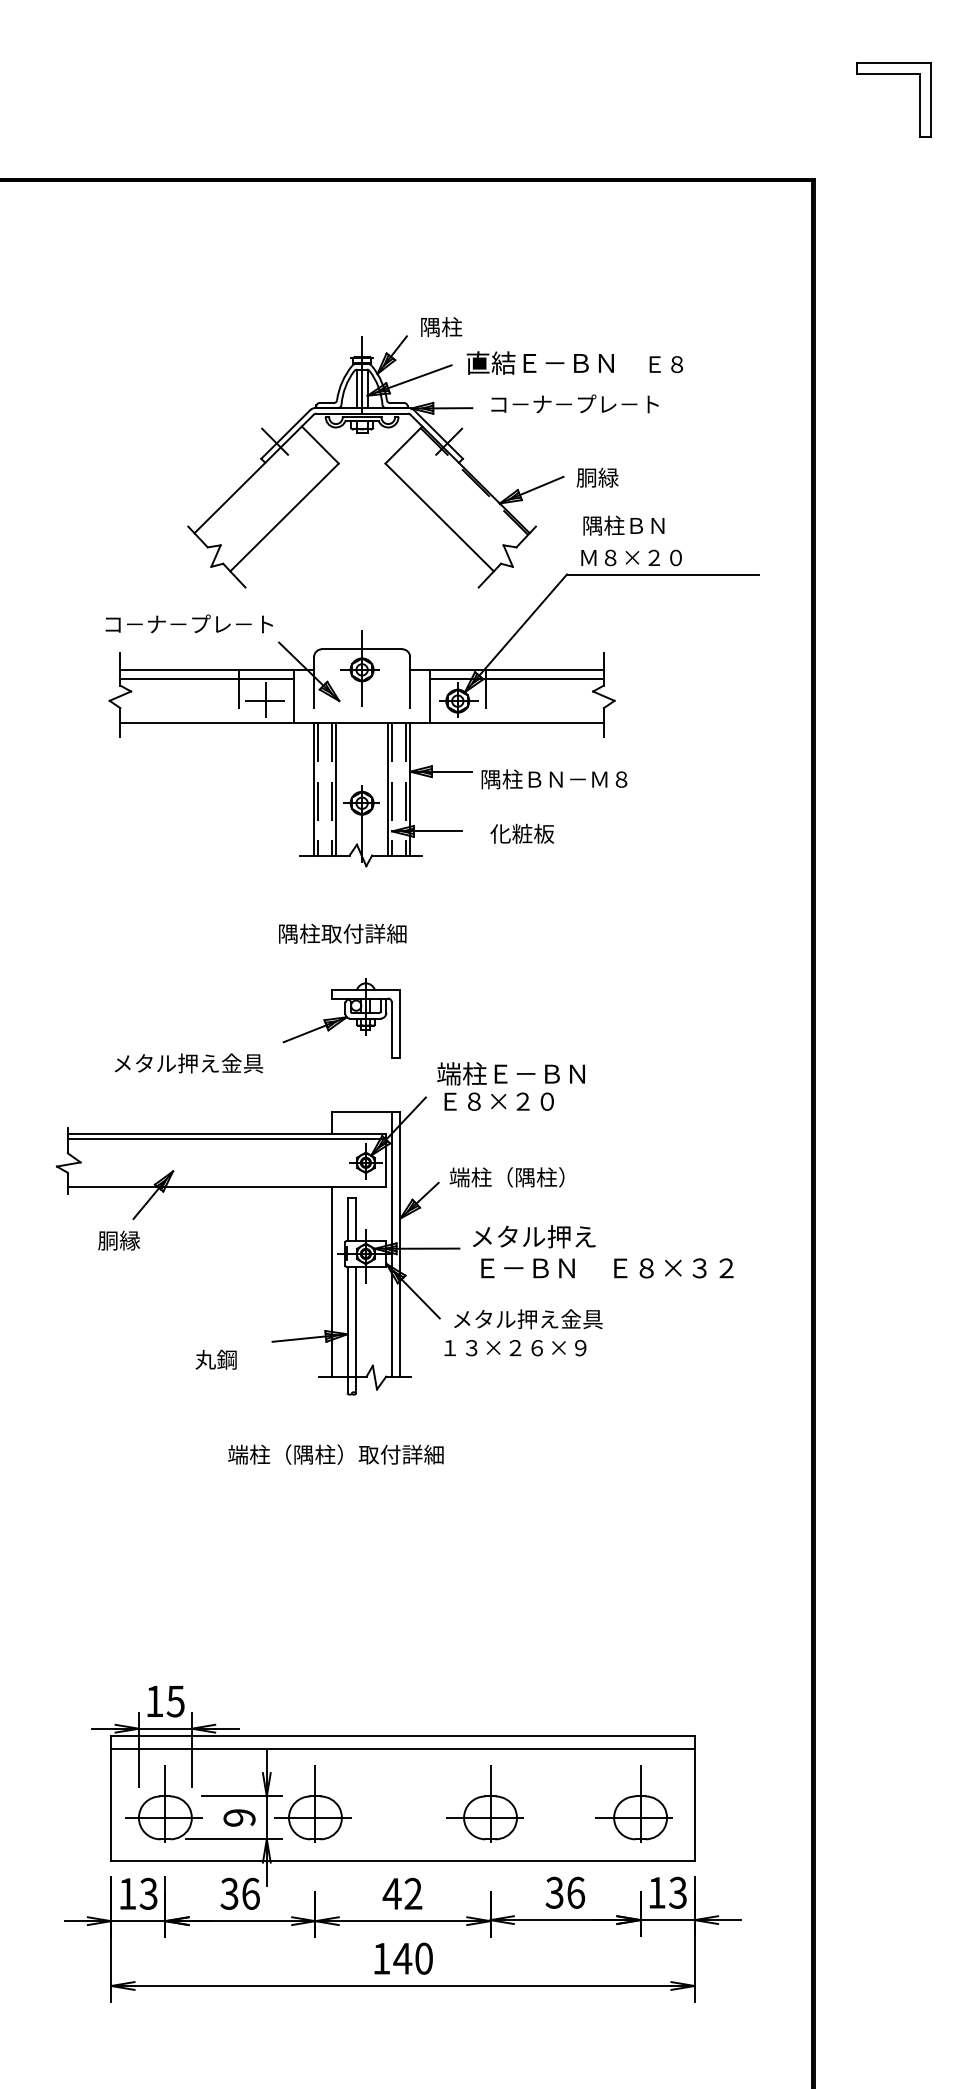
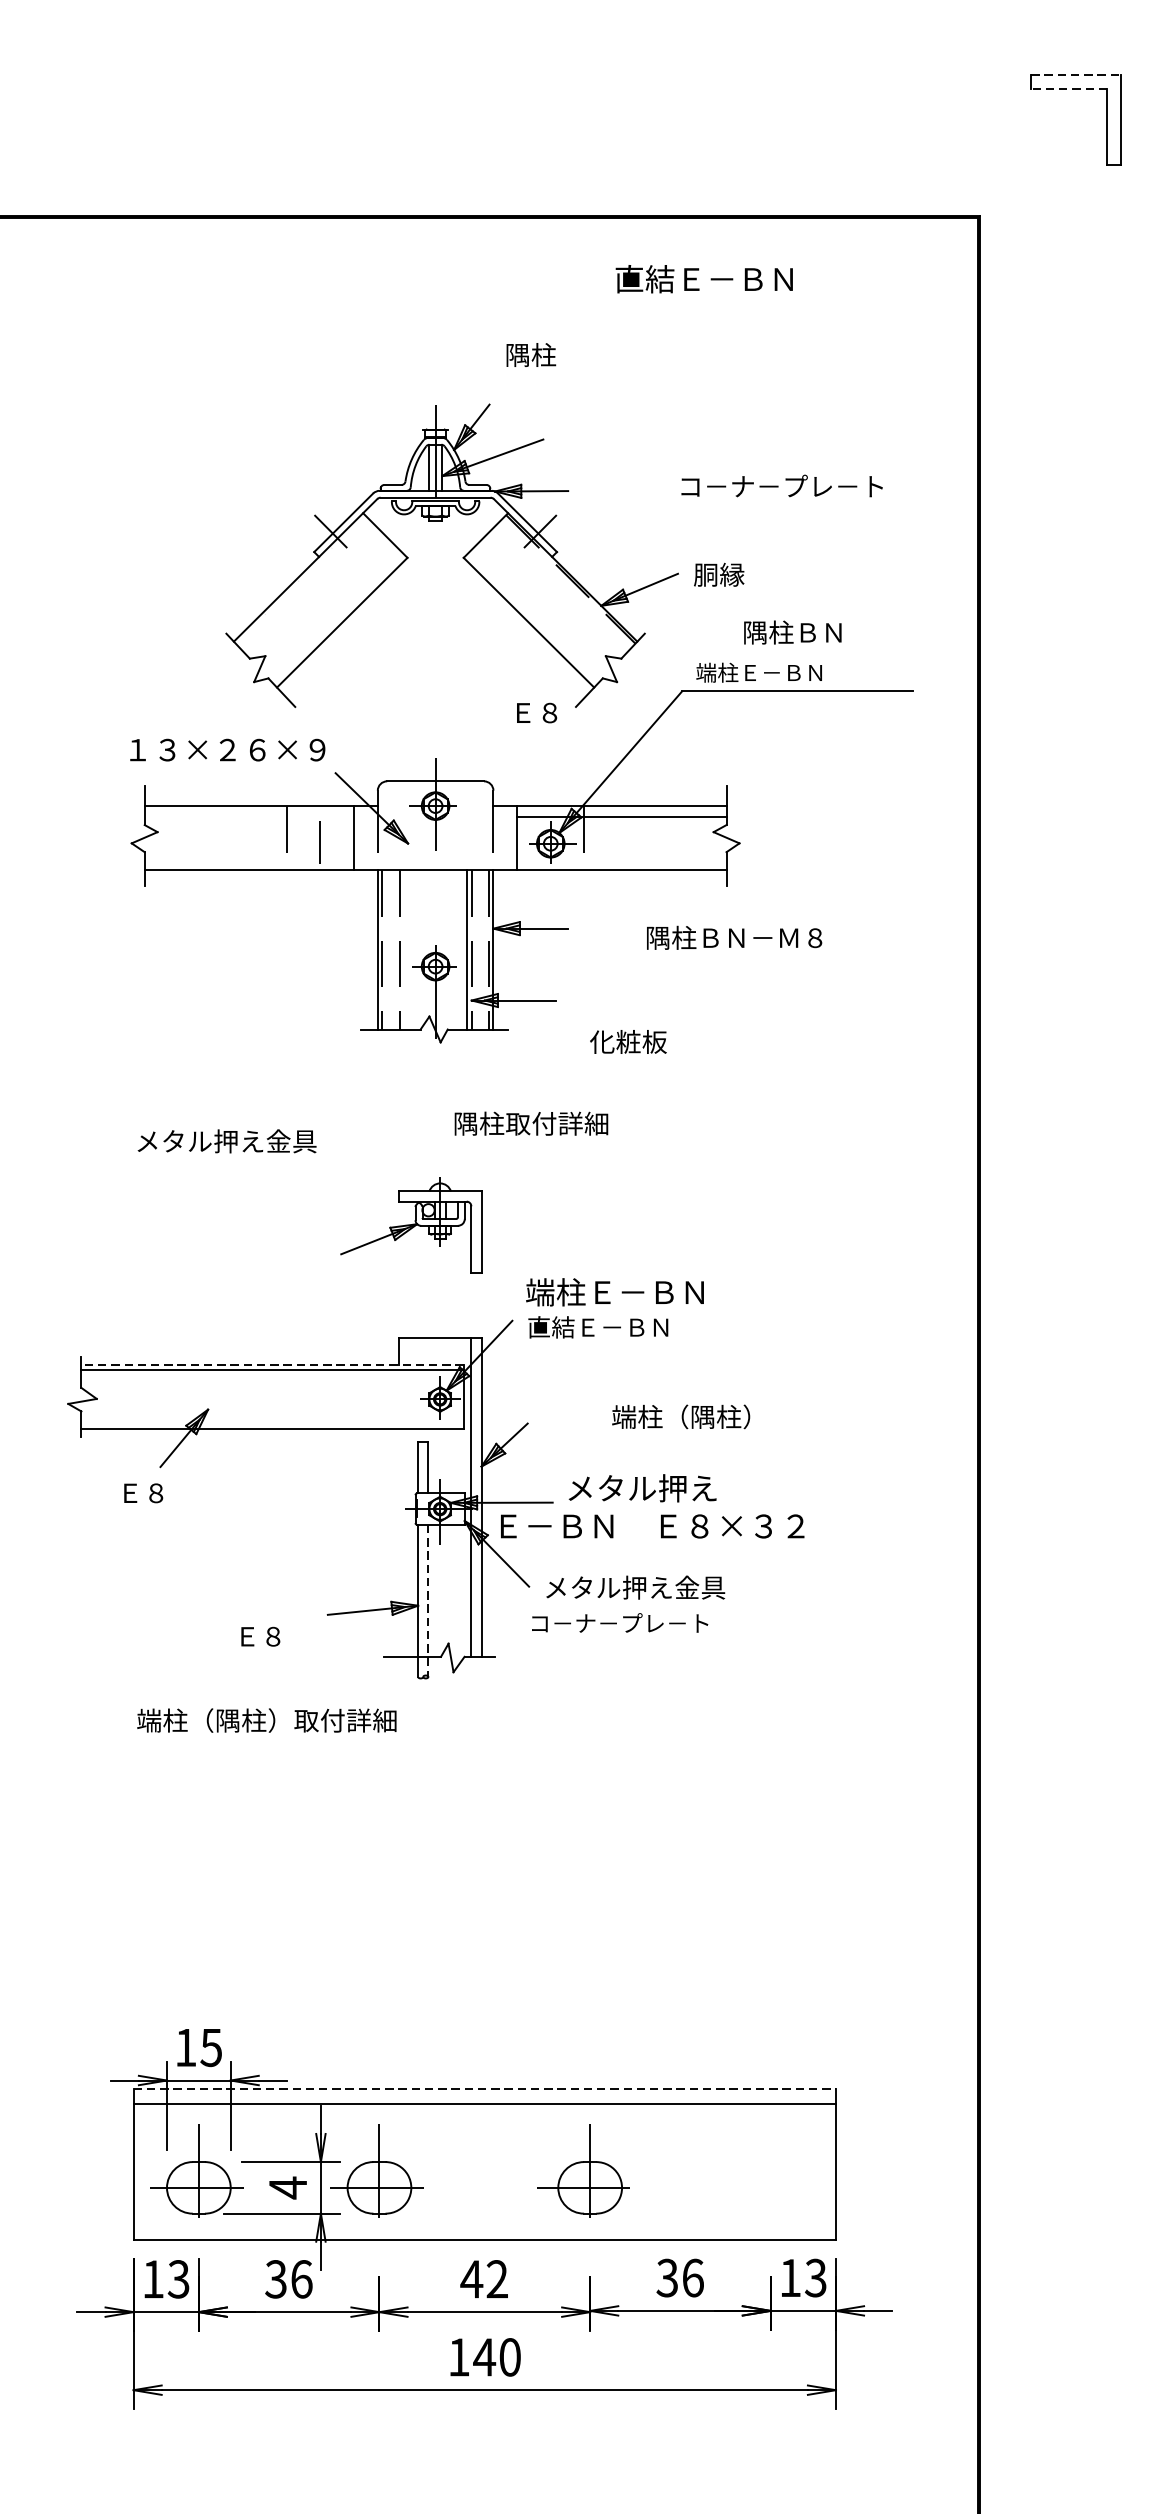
line: (894, 62) -> (1076, 75), solid -> dashed
line: (888, 73) -> (1069, 88), solid -> dashed
text: (441, 326) -> (531, 354), moved
text: (539, 362) -> (703, 278), moved
text: (665, 364) -> (535, 712), moved
text: (574, 403) -> (781, 485), moved
text: (609, 478) -> (733, 575), 胴緑 -> 胴縁
text: (623, 525) -> (792, 632), moved
text: (630, 558) -> (758, 672), Ｍ８×２０ -> 端柱Ｅ－ＢＮ
text: (188, 623) -> (226, 750), コ－ナ－プレ－ト -> １３×２６×９
line: (207, 679) -> (249, 817), removed
line: (264, 701) -> (318, 844), removed
text: (554, 779) -> (734, 938), moved
line: (336, 789) -> (404, 950), removed
text: (522, 833) -> (628, 1041), moved
text: (342, 933) -> (531, 1123), moved
text: (188, 1063) -> (226, 1141), moved
text: (497, 1102) -> (598, 1326), Ｅ８×２０ -> 直結Ｅ－ＢＮ
line: (226, 1133) -> (272, 1364), solid -> dashed
text: (506, 1177) -> (680, 1417), moved
text: (118, 1240) -> (142, 1492), 胴縁 -> Ｅ８
text: (607, 1268) -> (652, 1526), moved
line: (331, 1281) -> (398, 1542), removed
line: (356, 1330) -> (428, 1601), solid -> dashed
text: (515, 1347) -> (620, 1621), １３×２６×９ -> コ－ナ－プレ－ト
text: (215, 1359) -> (259, 1636), 丸鋼 -> Ｅ８
text: (335, 1454) -> (266, 1720), moved
line: (403, 1736) -> (485, 2089), solid -> dashed
part: (633, 1803) -> (762, 2170), removed
text: (239, 1817) -> (288, 2187), 9 -> 4

